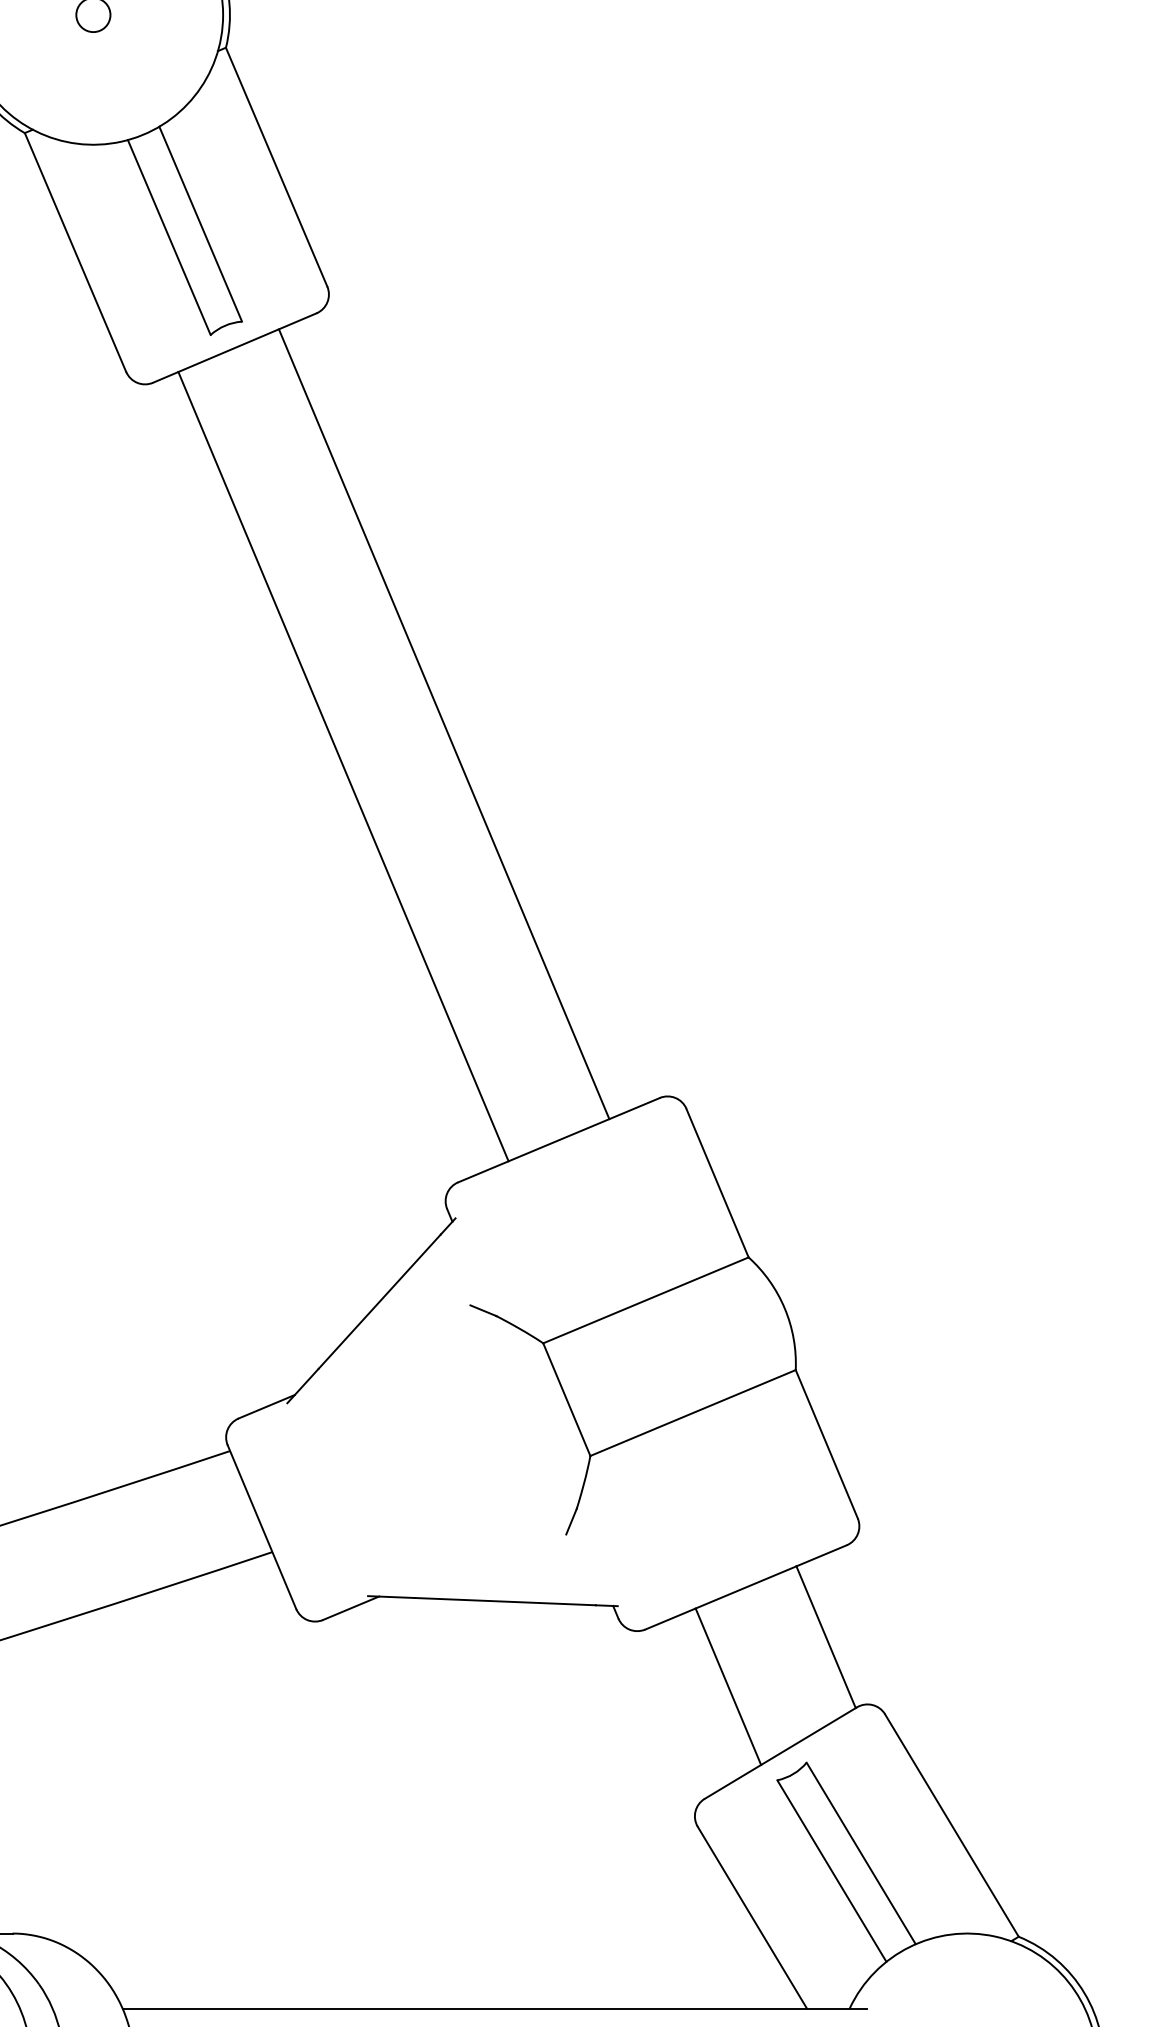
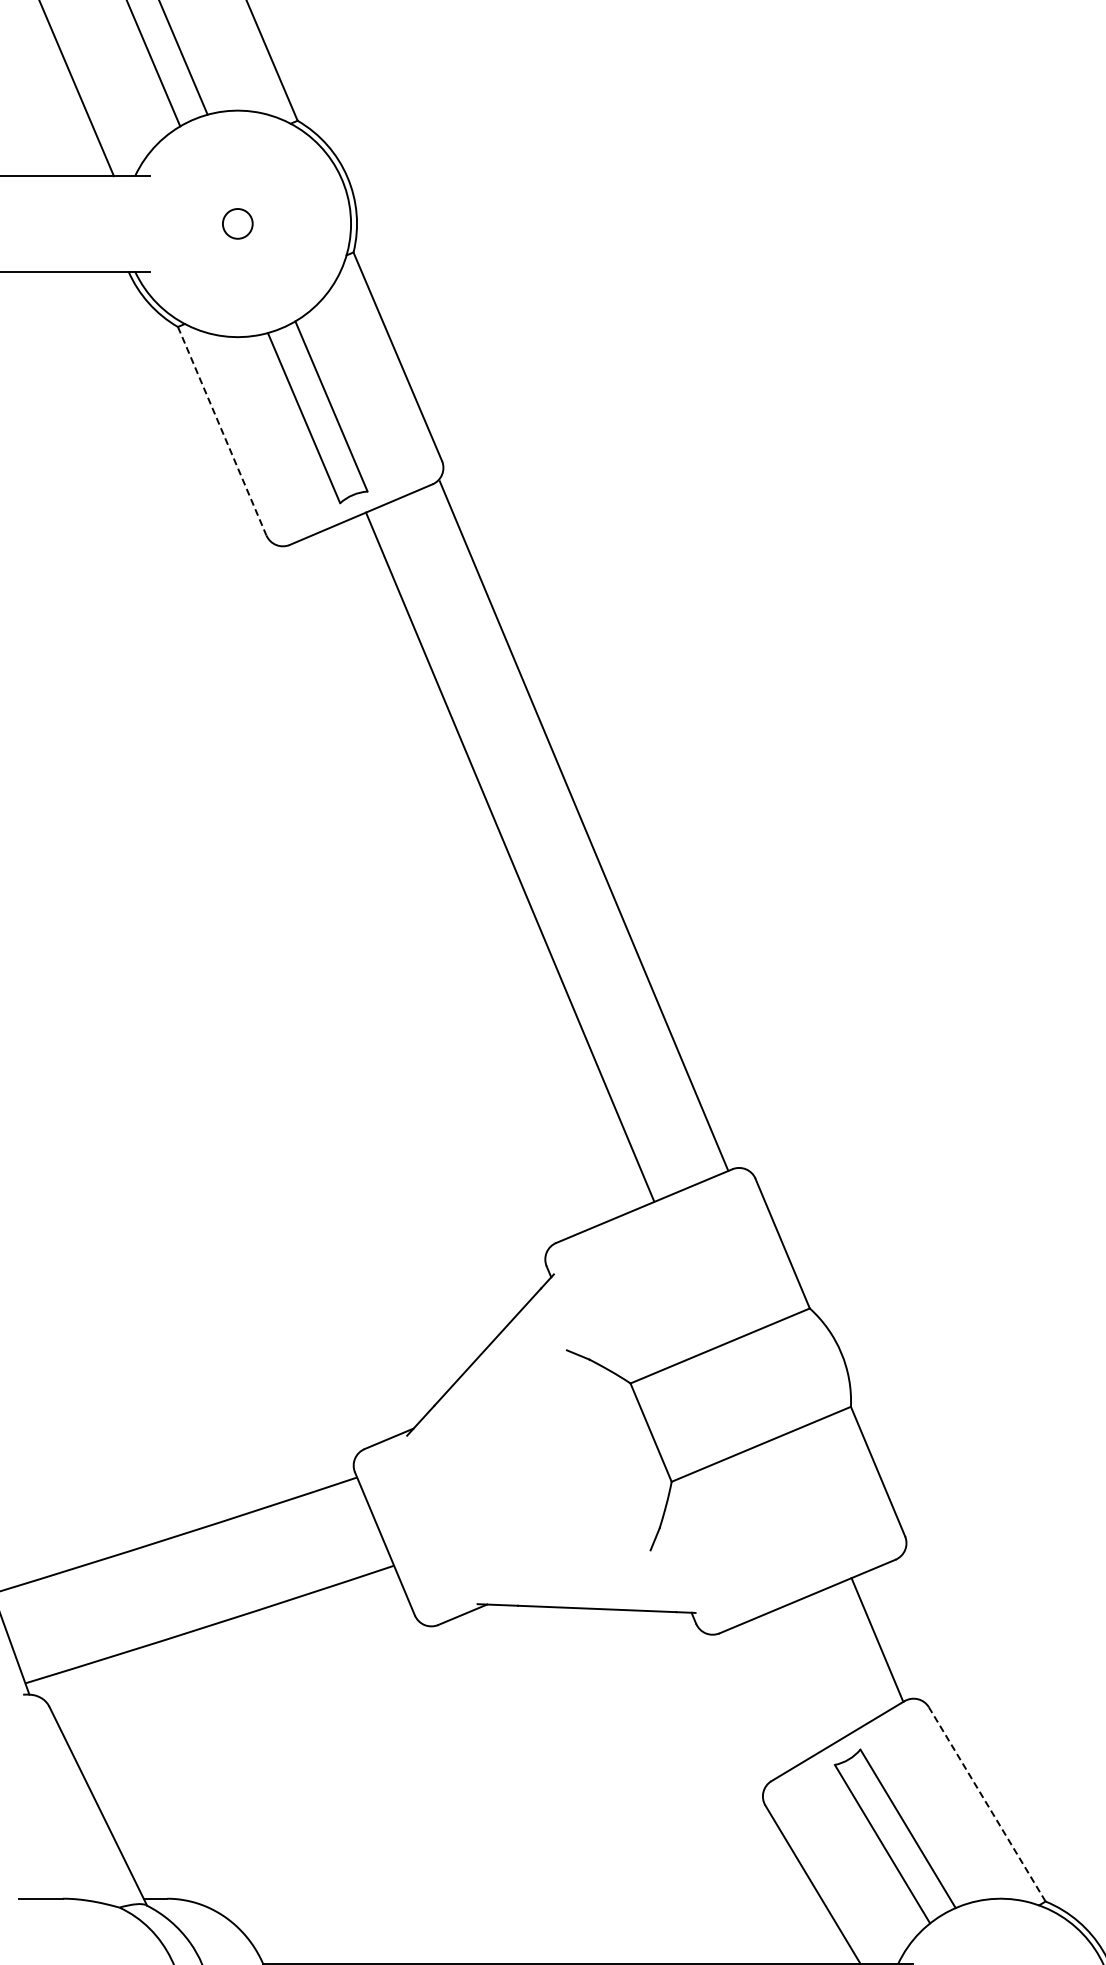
line: (75, 252) -> (222, 431), solid -> dashed
line: (443, 723) -> (583, 825), moved
line: (343, 766) -> (510, 856), moved
line: (727, 1685) -> (791, 1682), removed
line: (952, 1825) -> (987, 1804), solid -> dashed

